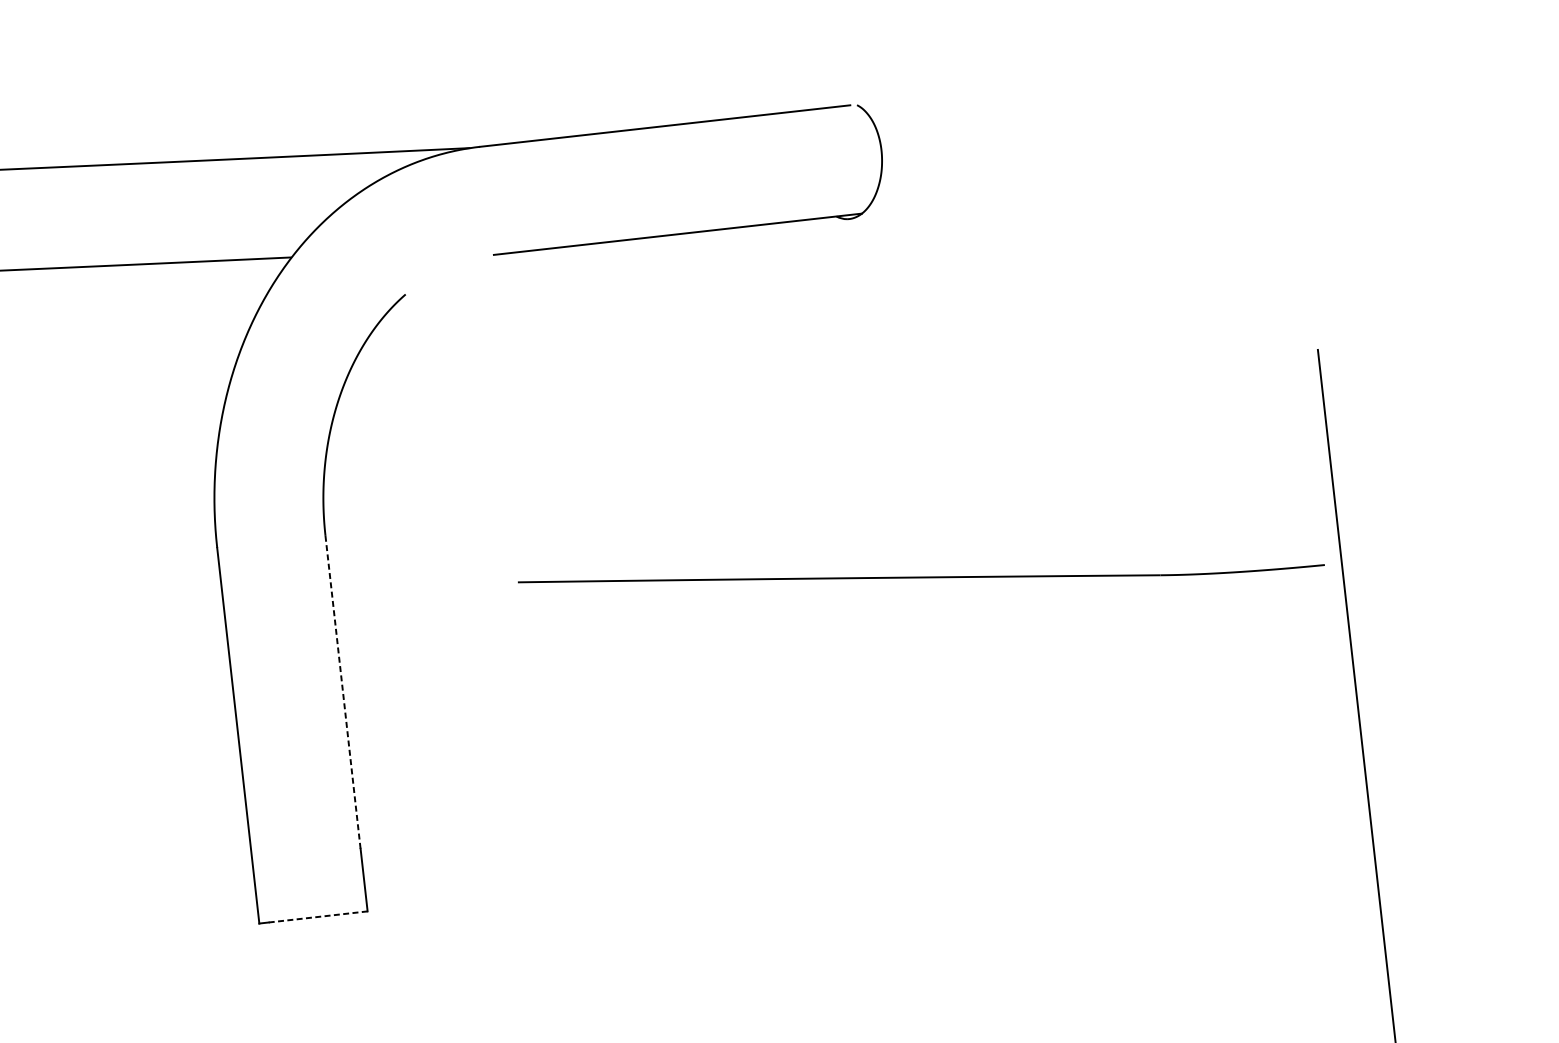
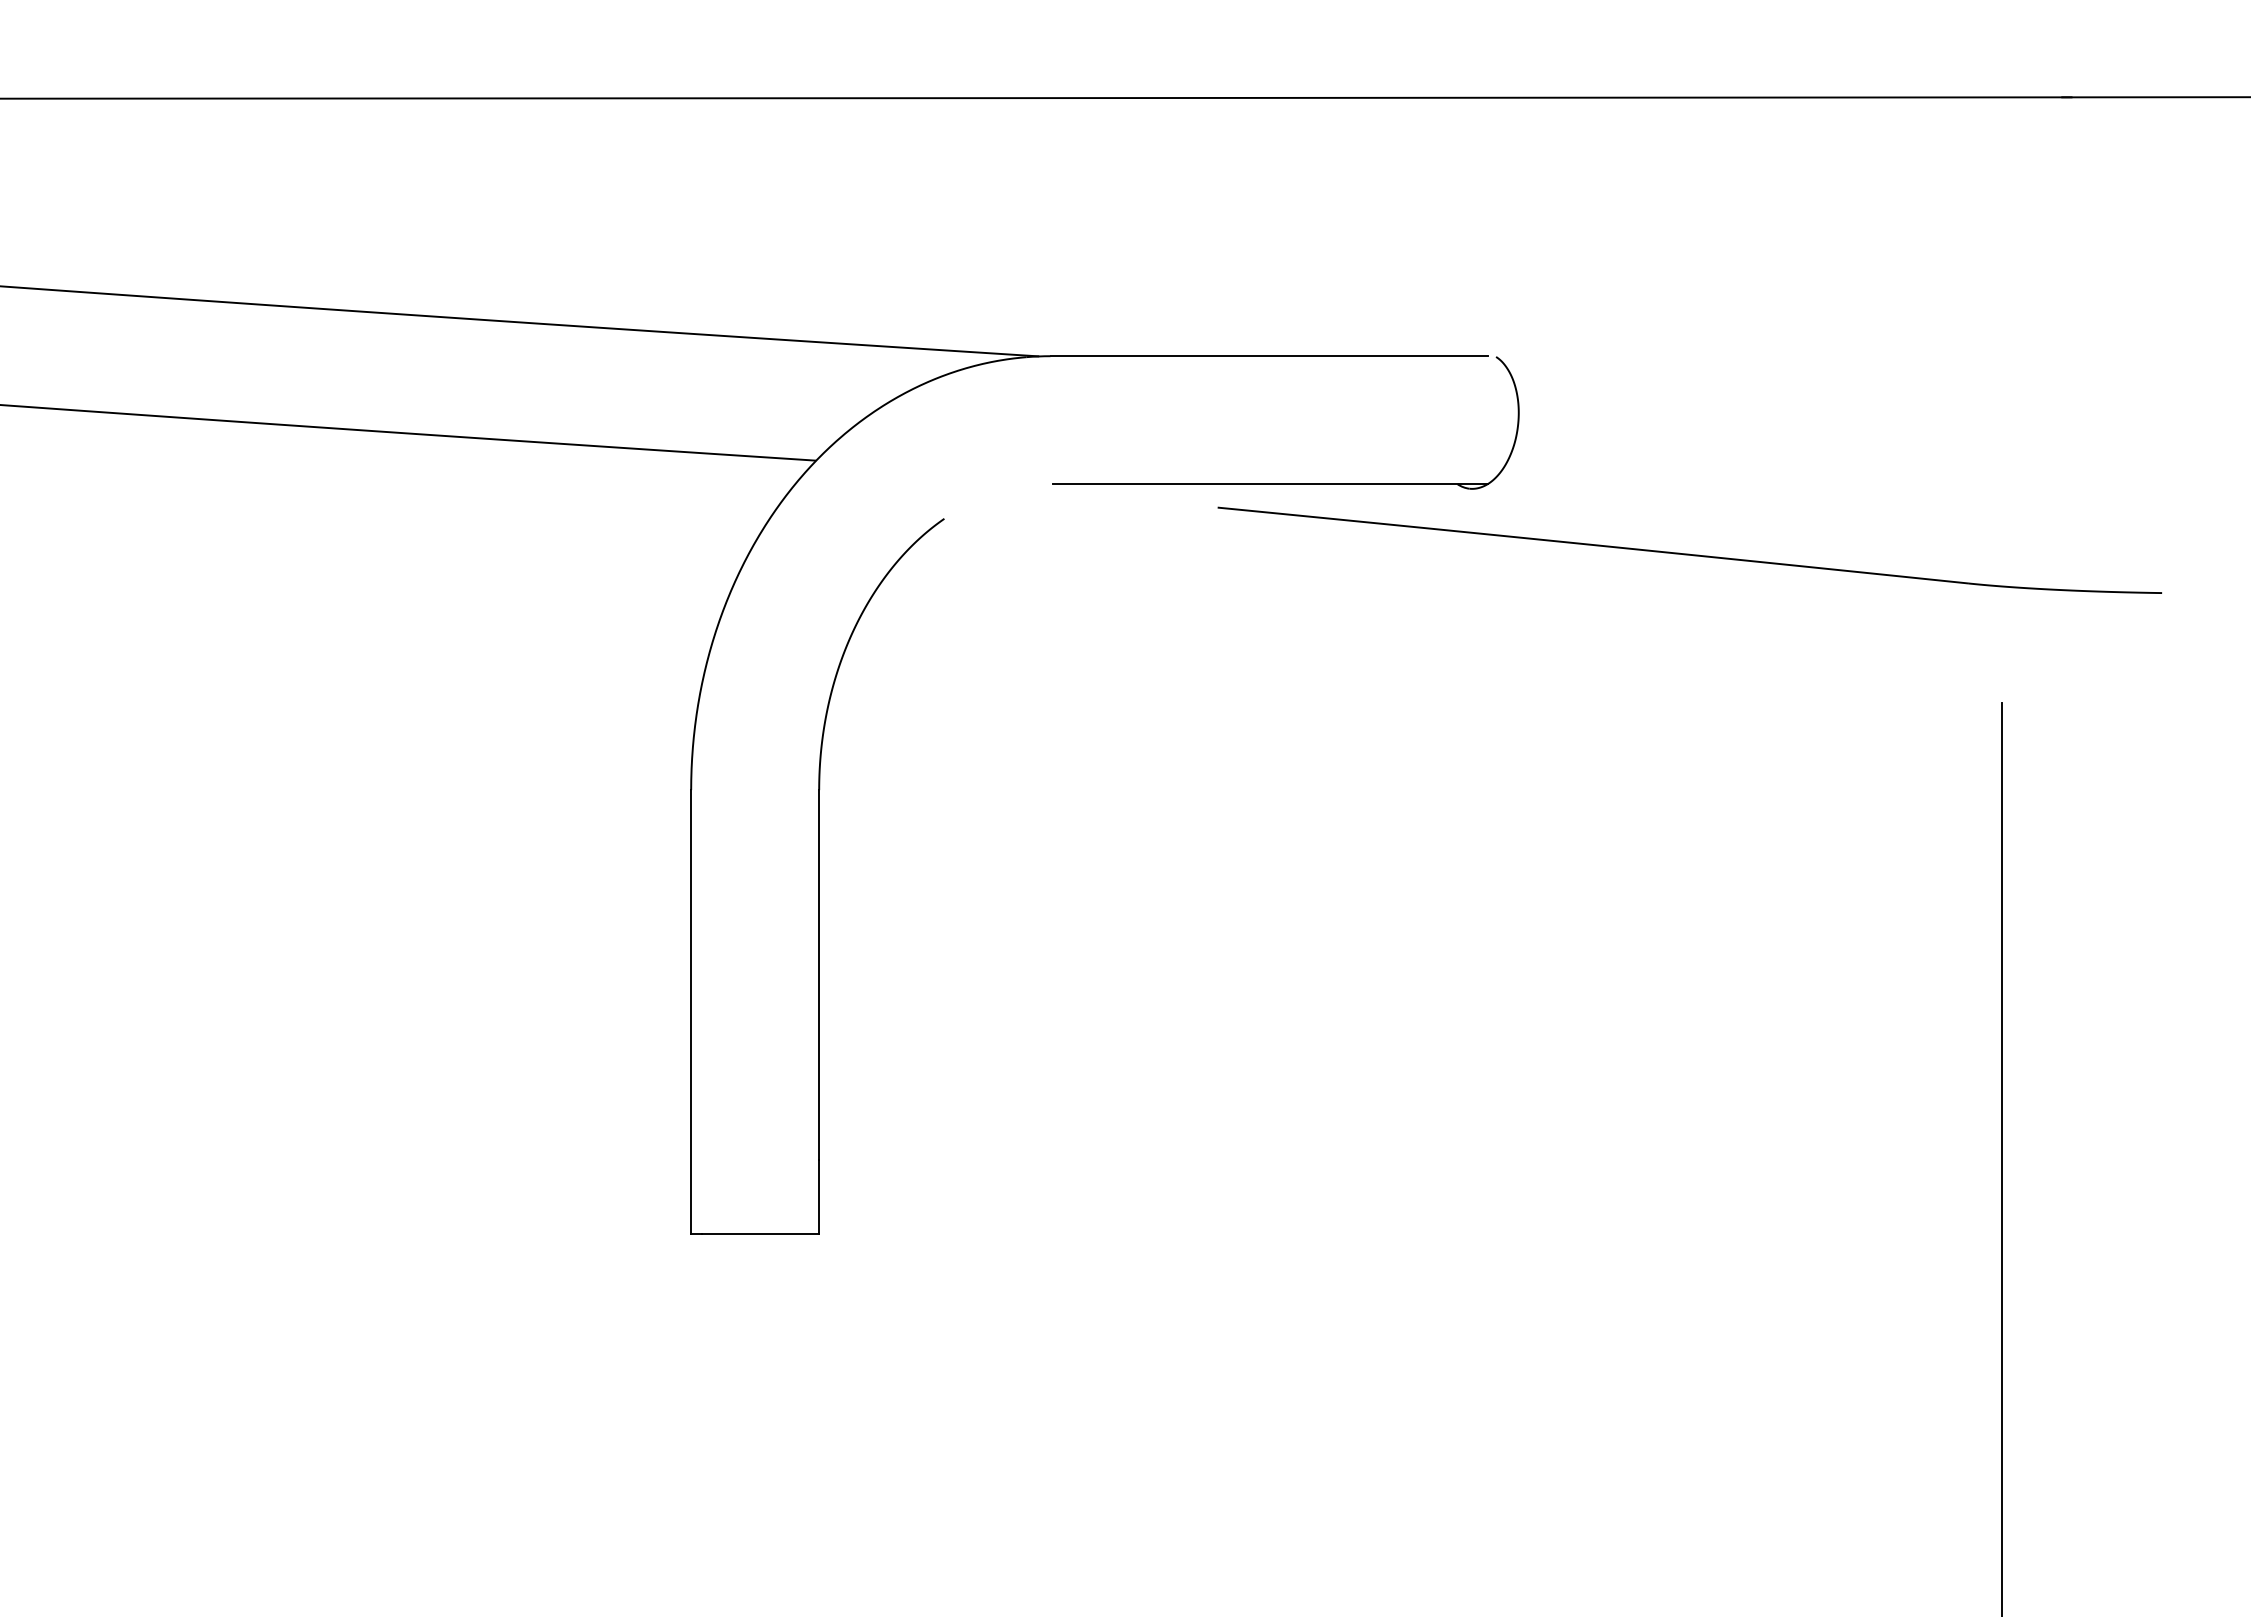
part: (920, 573) -> (1689, 549), moved
line: (343, 692) -> (819, 975), dashed -> solid
line: (318, 917) -> (761, 1234), dashed -> solid

